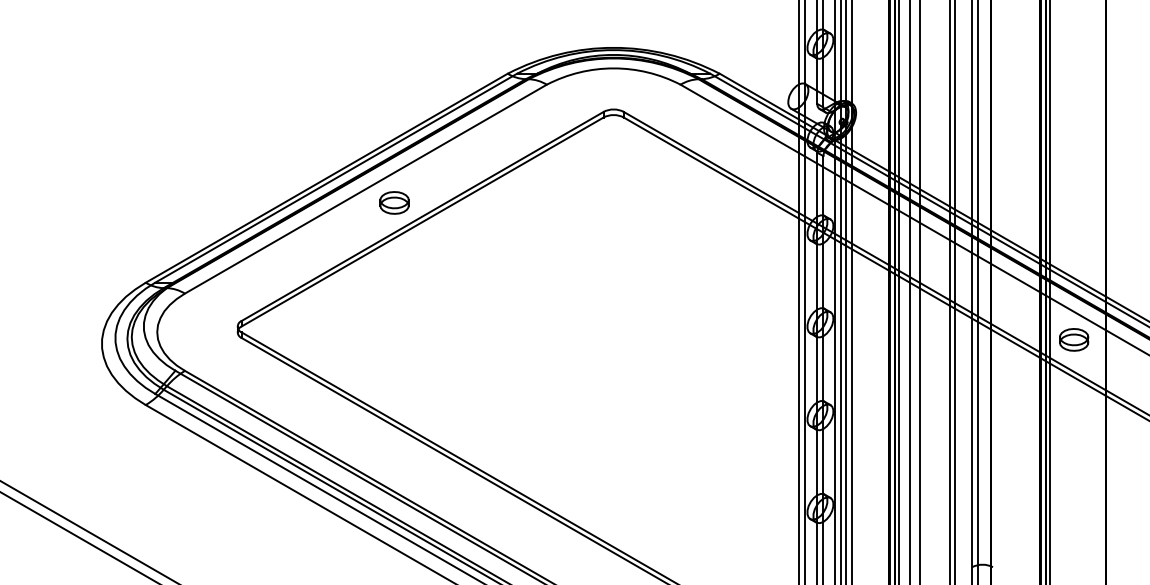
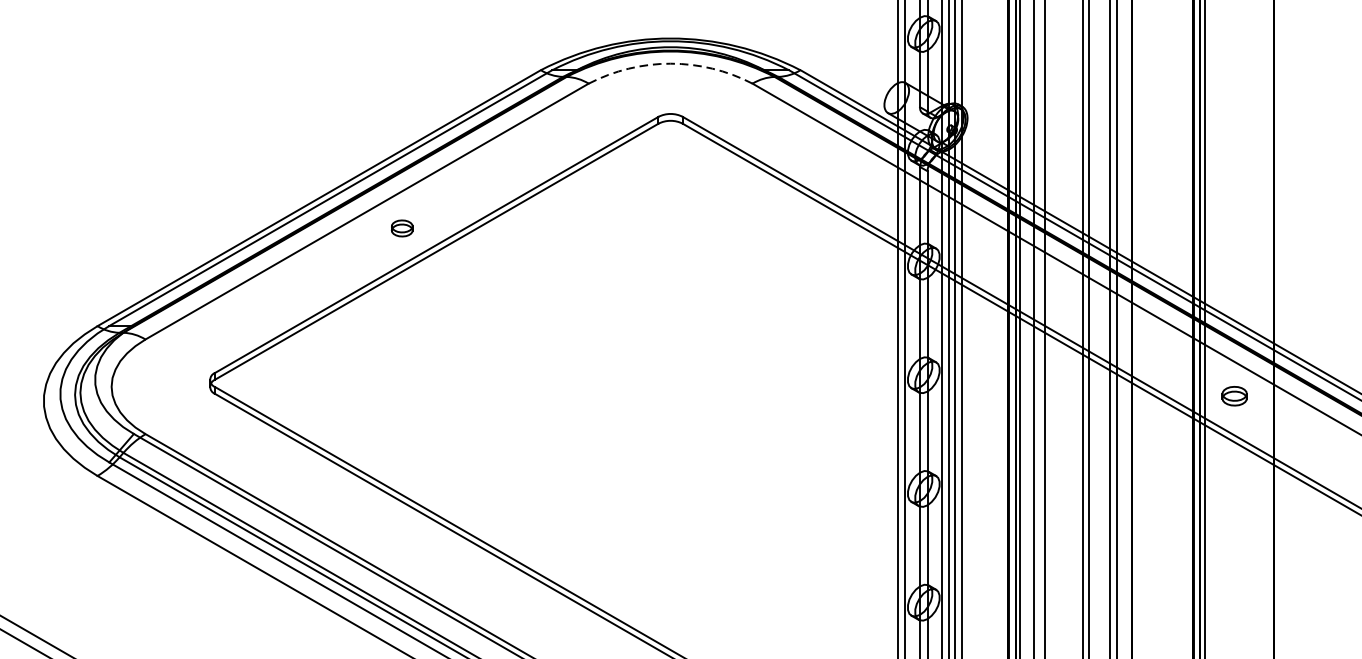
arc: (613, 68) -> (670, 63), solid -> dashed
part: (394, 202) -> (402, 227), size x0.6
part: (1074, 339) -> (1234, 395), size x0.7

